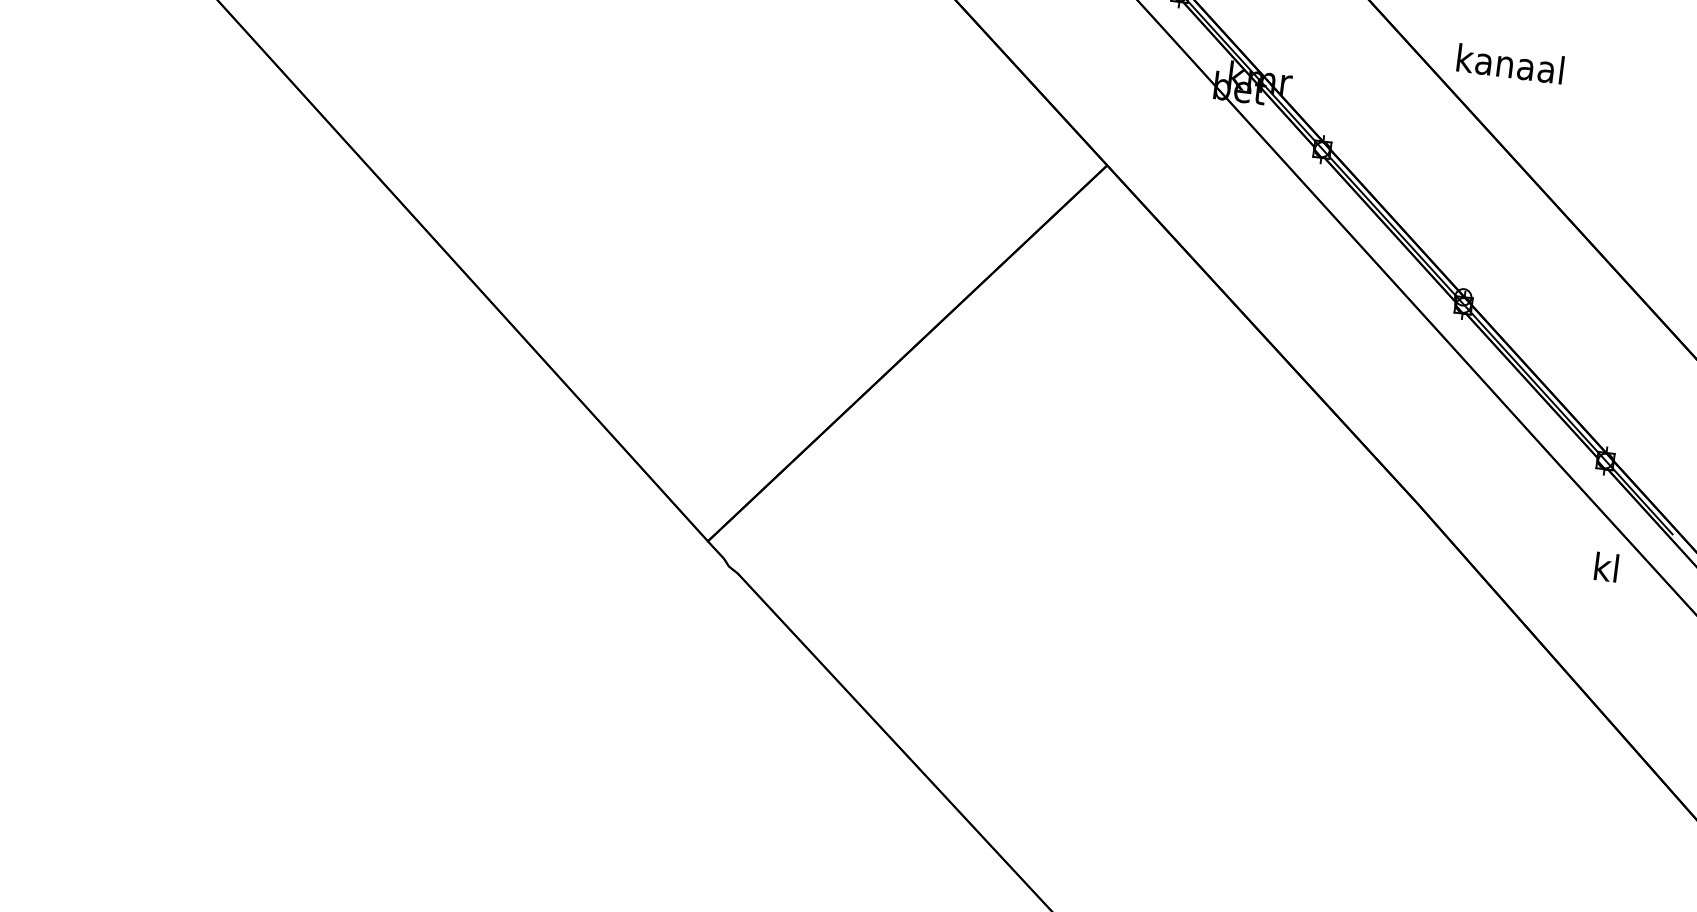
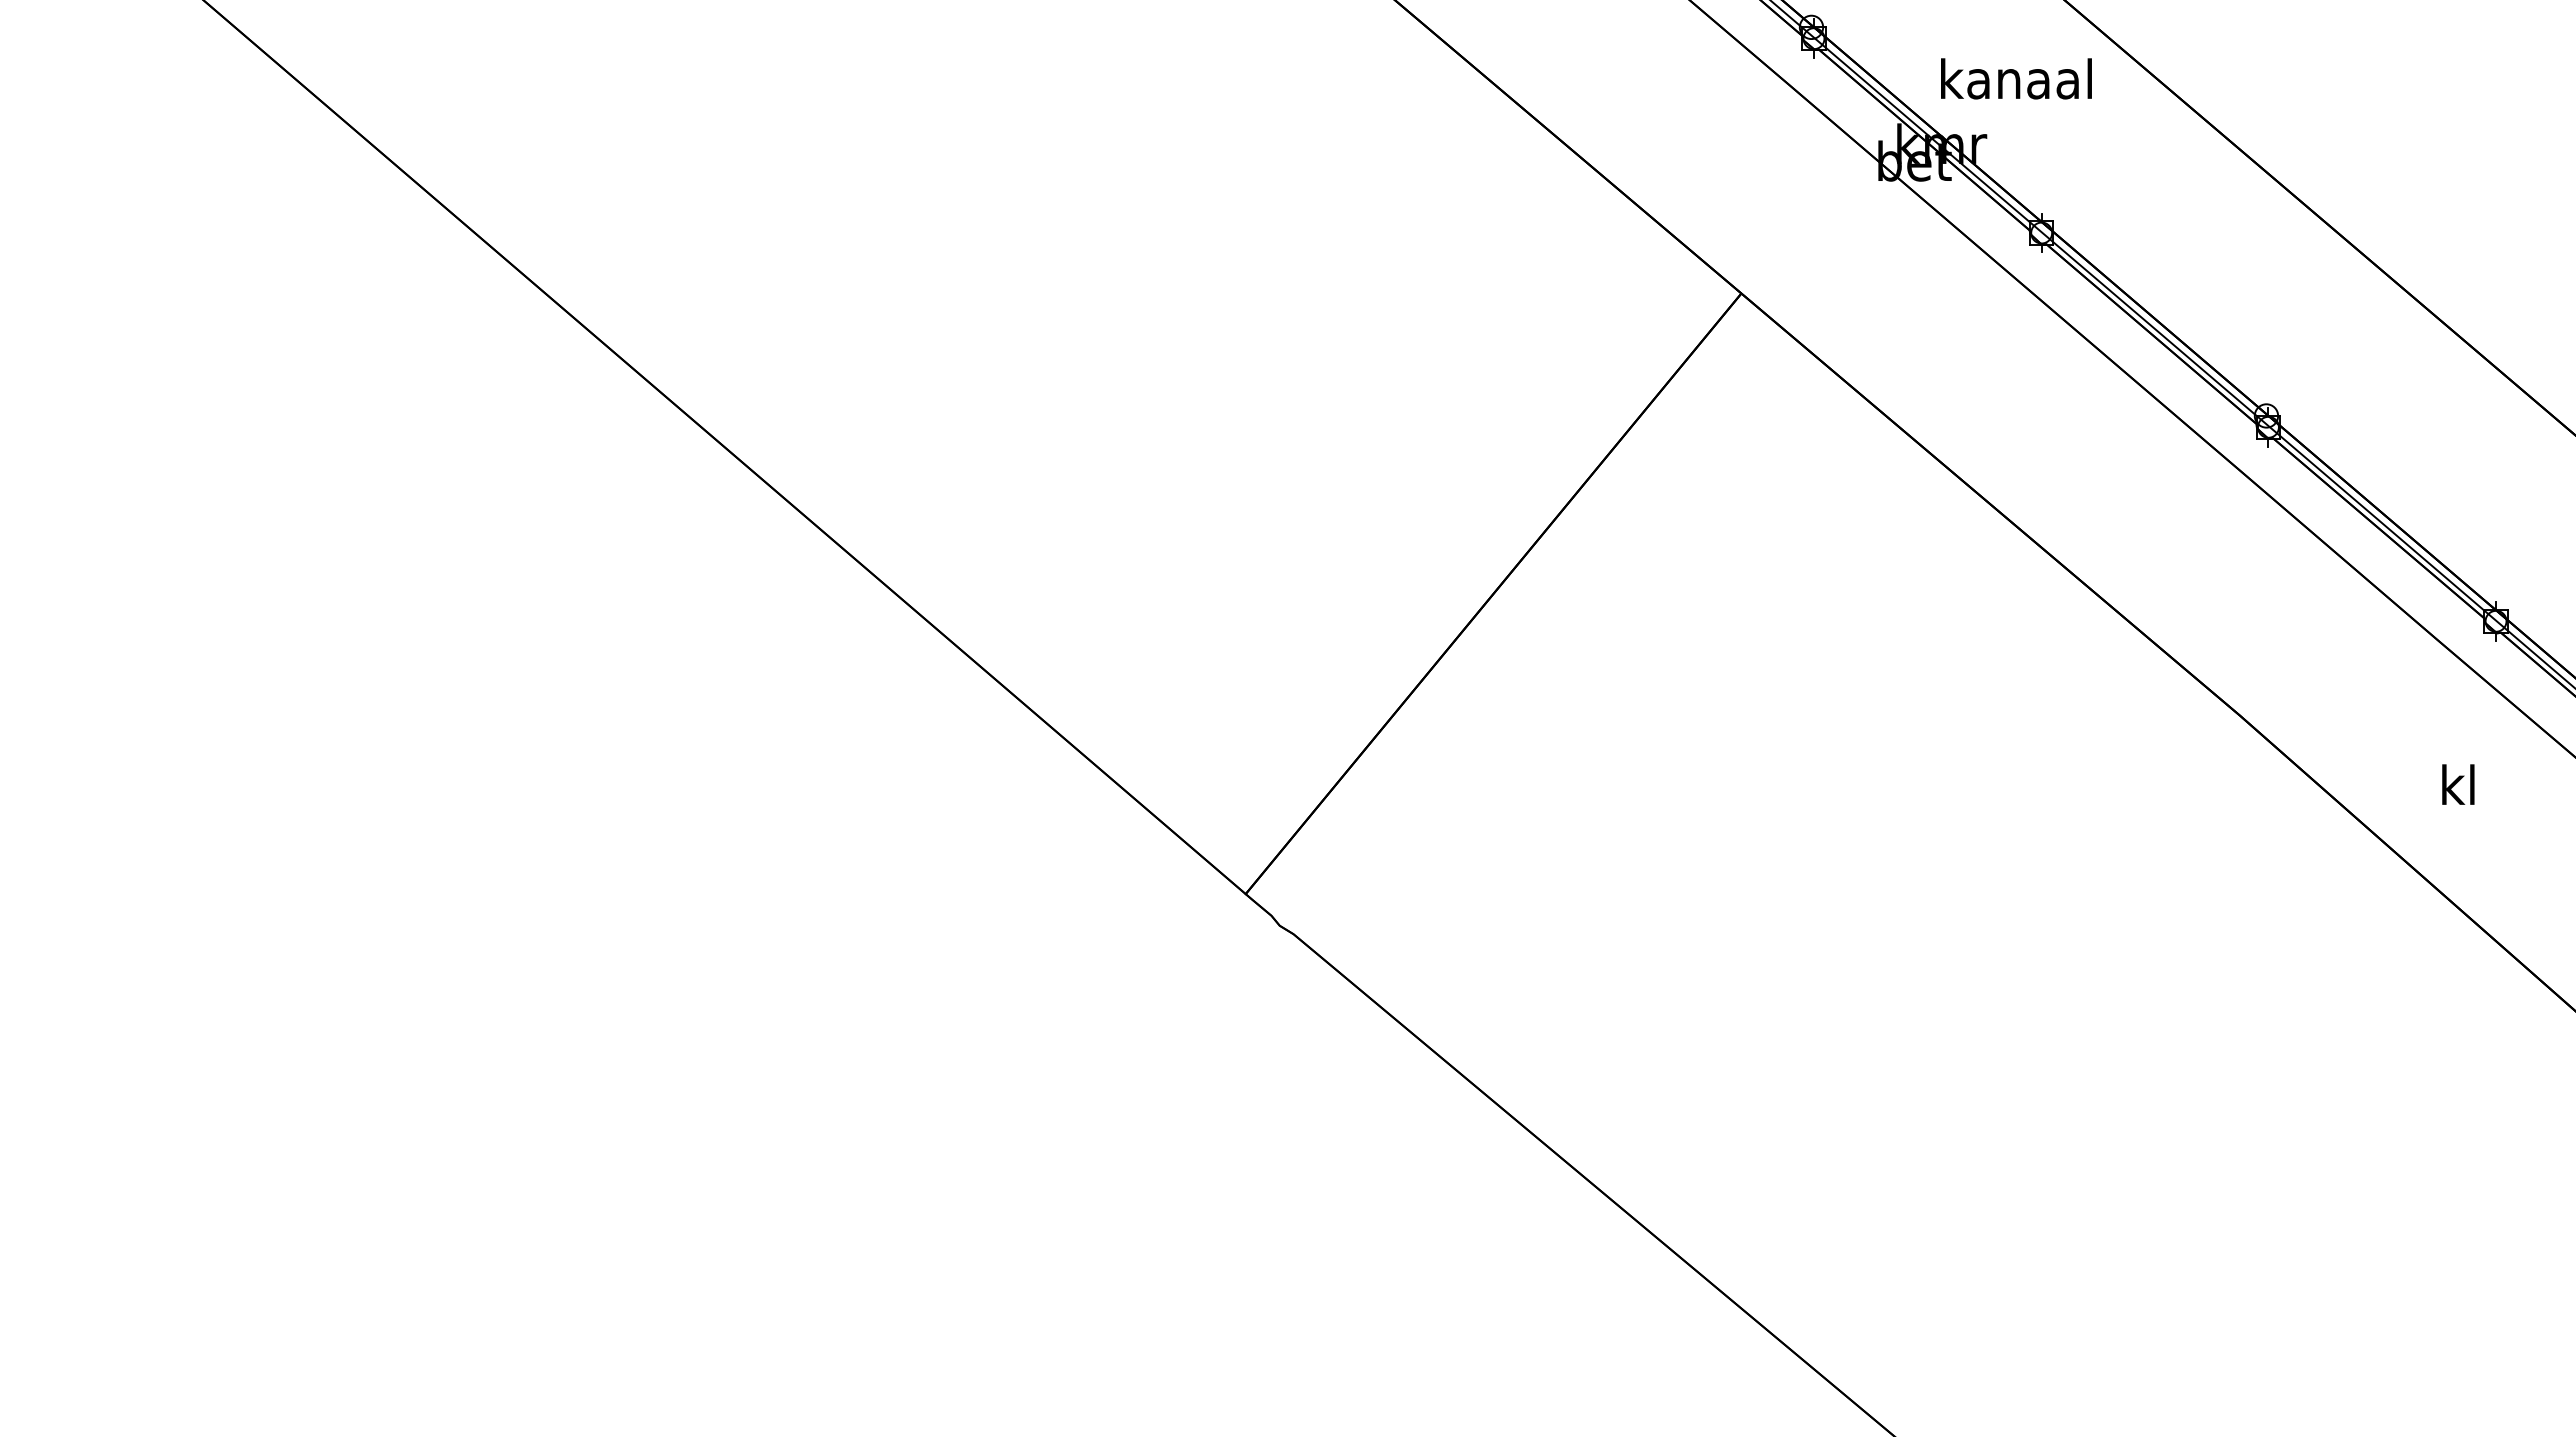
text: (1510, 63) -> (2016, 78), moved
text: (1606, 567) -> (2458, 784), moved

